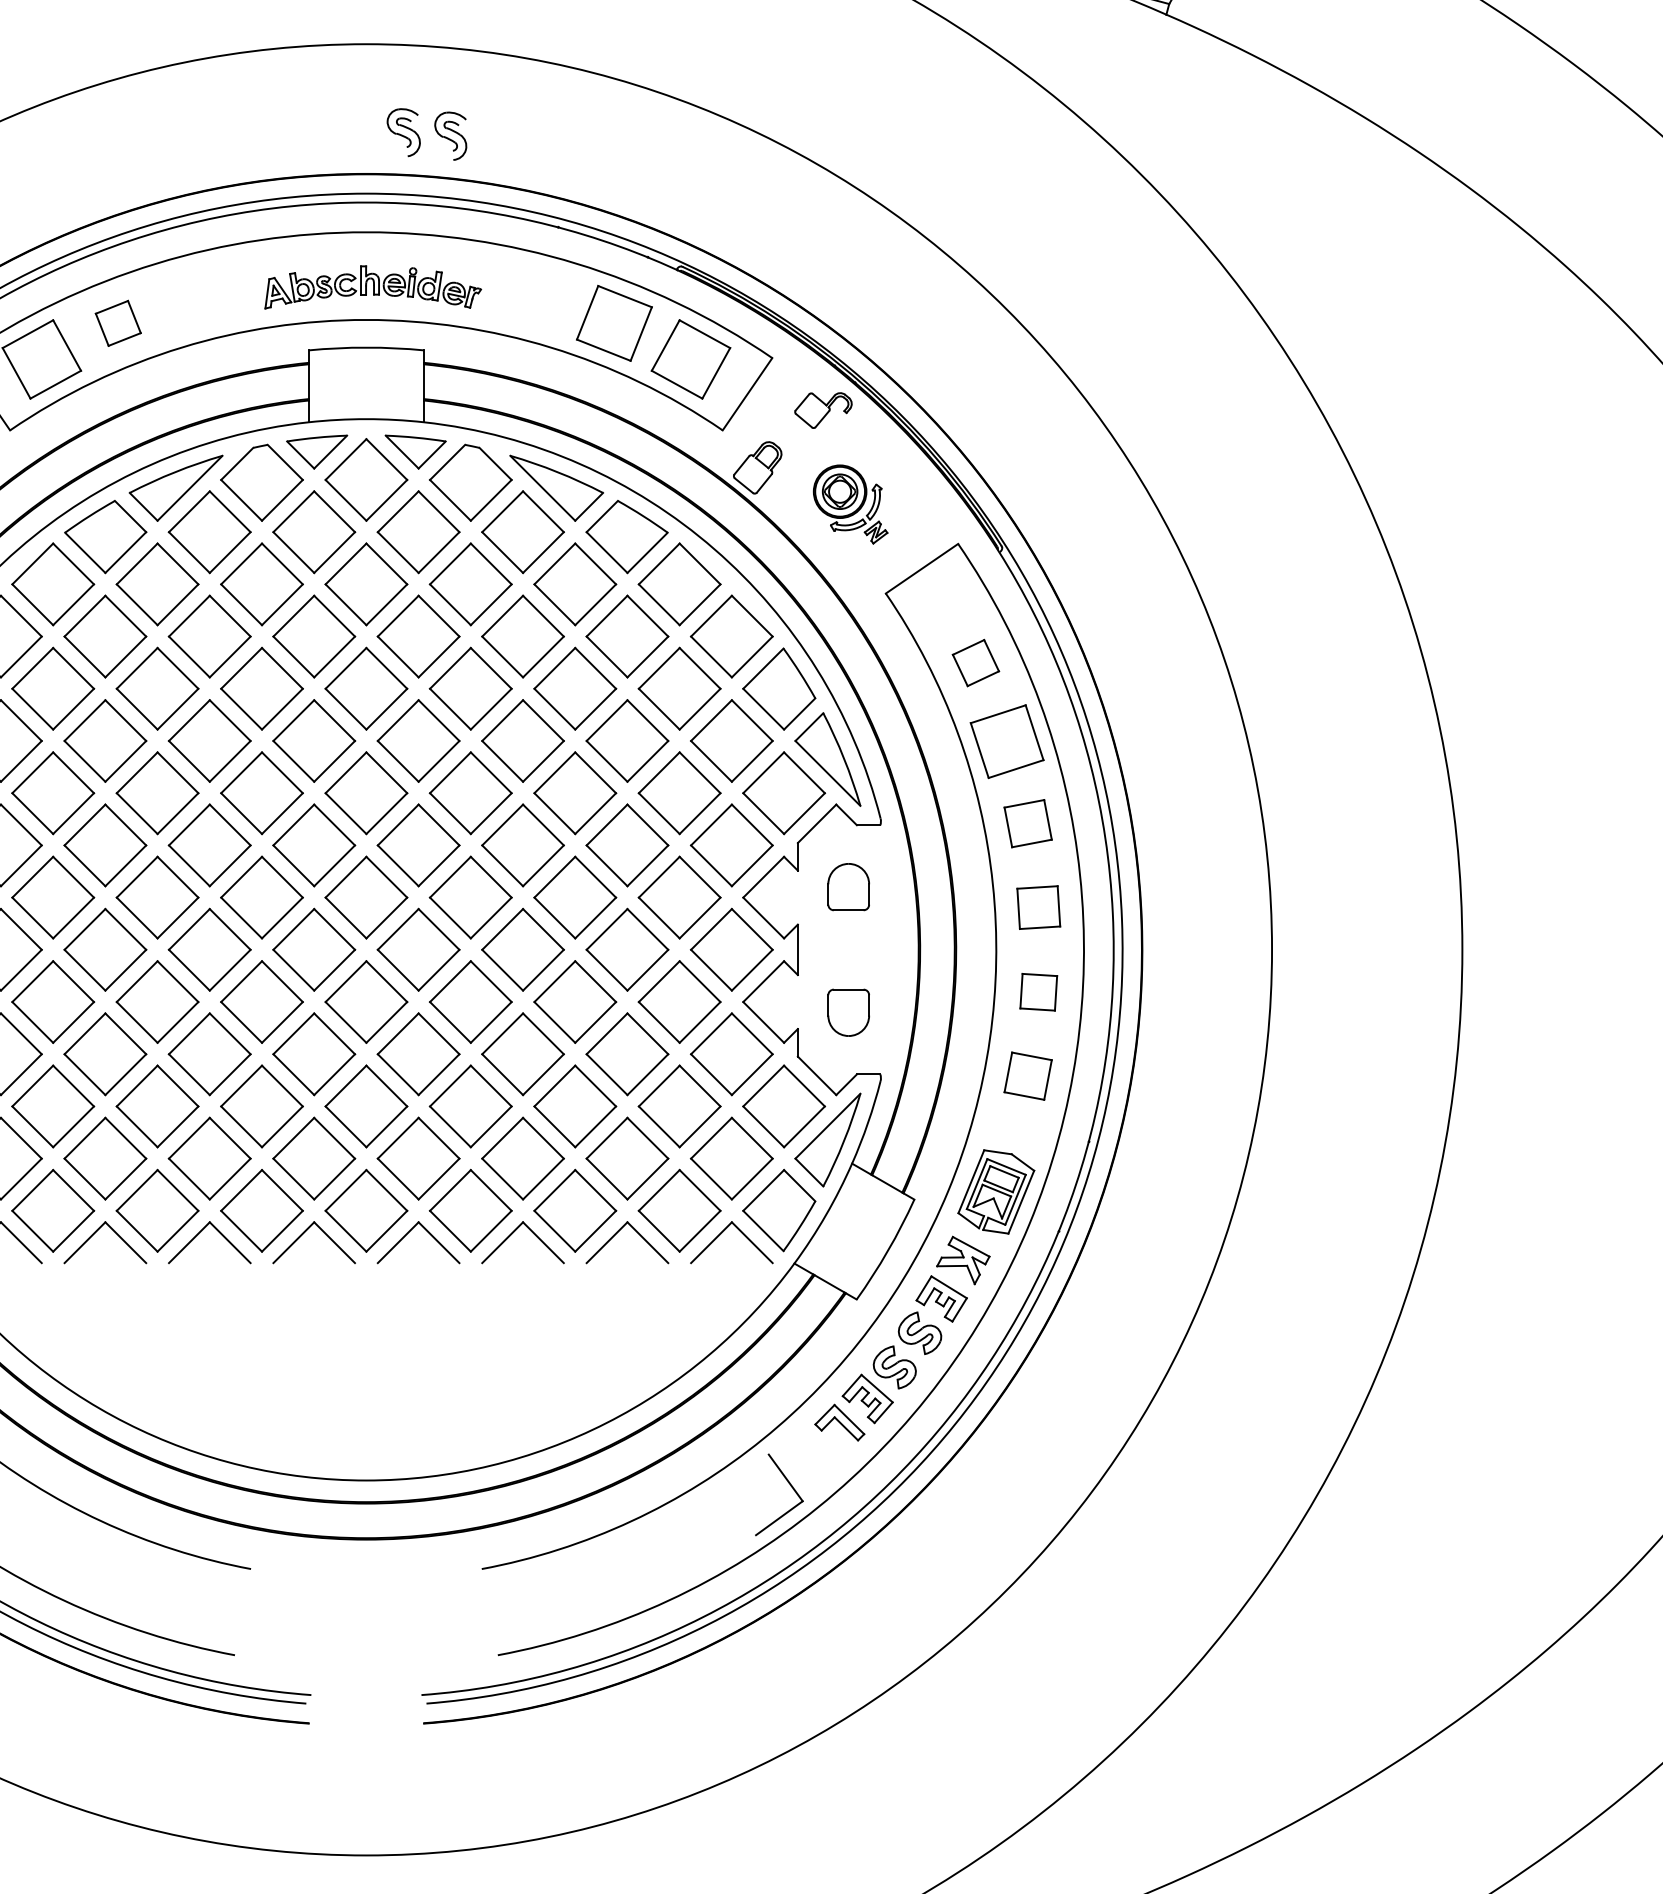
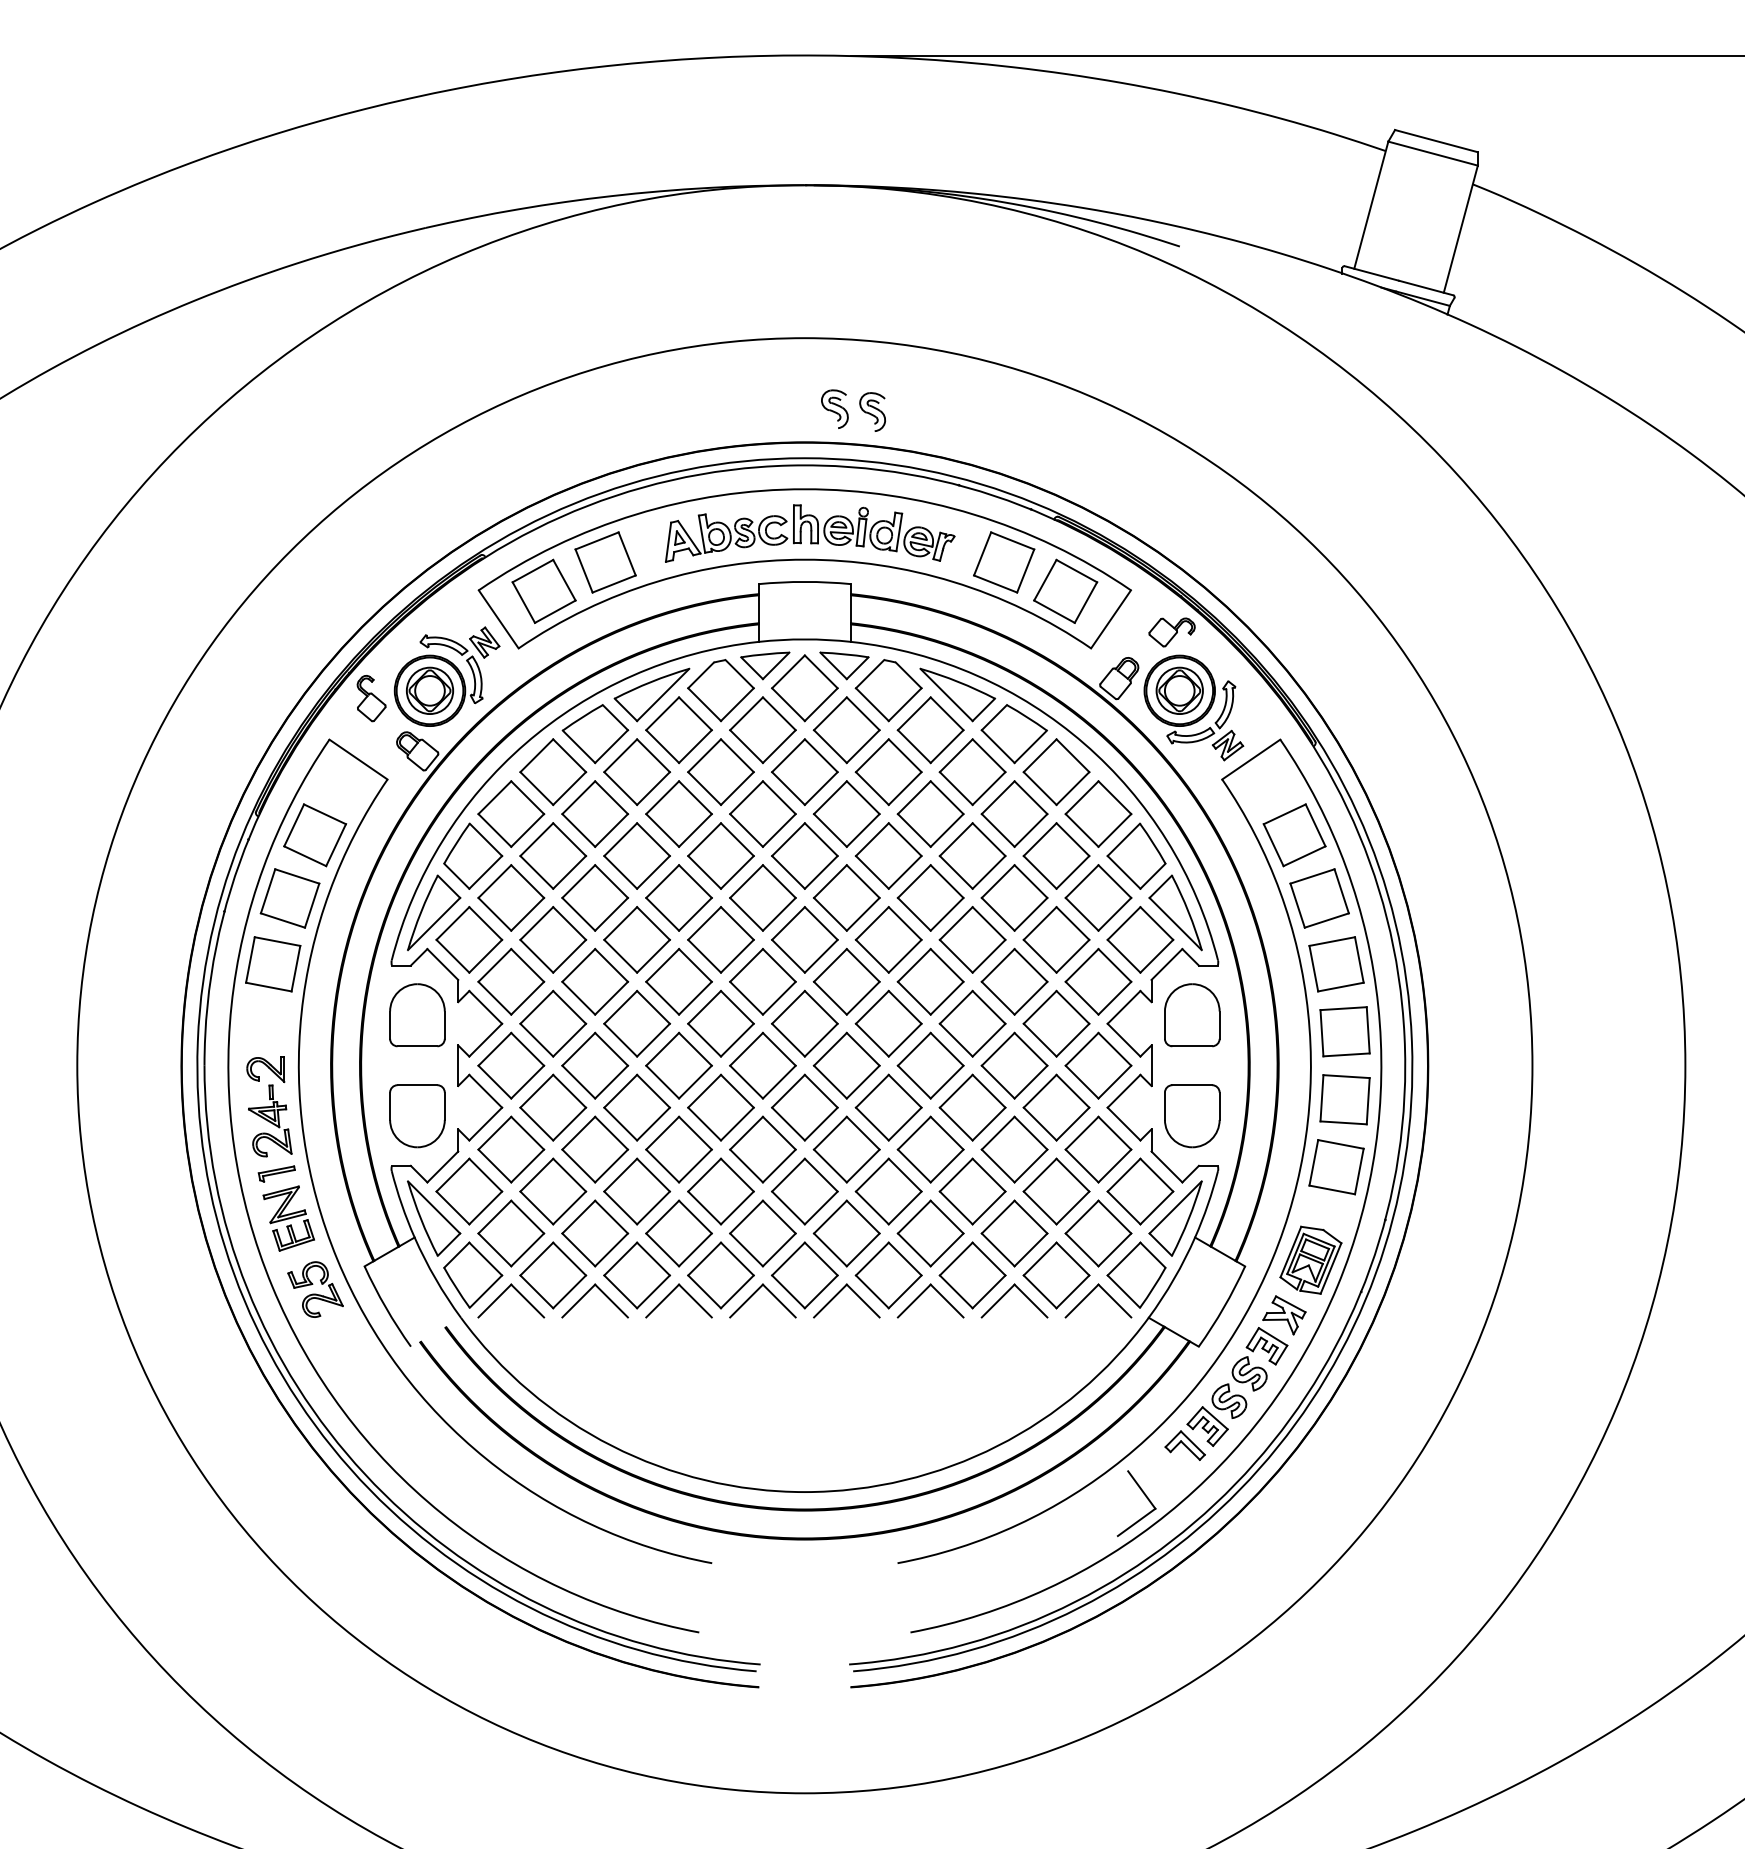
part: (373, 287) -> (810, 533), size x1.67
part: (118, 323) -> (605, 562), size x1.67
part: (850, 503) -> (1193, 707), size x1.67
part: (975, 663) -> (1294, 835), size x1.67
part: (1028, 823) -> (1336, 964), size x1.43
part: (848, 887) -> (1192, 1015), size x1.67
part: (1038, 907) -> (1344, 1031), size x1.43
part: (1038, 991) -> (1344, 1099), size x1.67
part: (848, 1013) -> (1192, 1116), size x1.67
part: (1028, 1076) -> (1336, 1167), size x1.43

